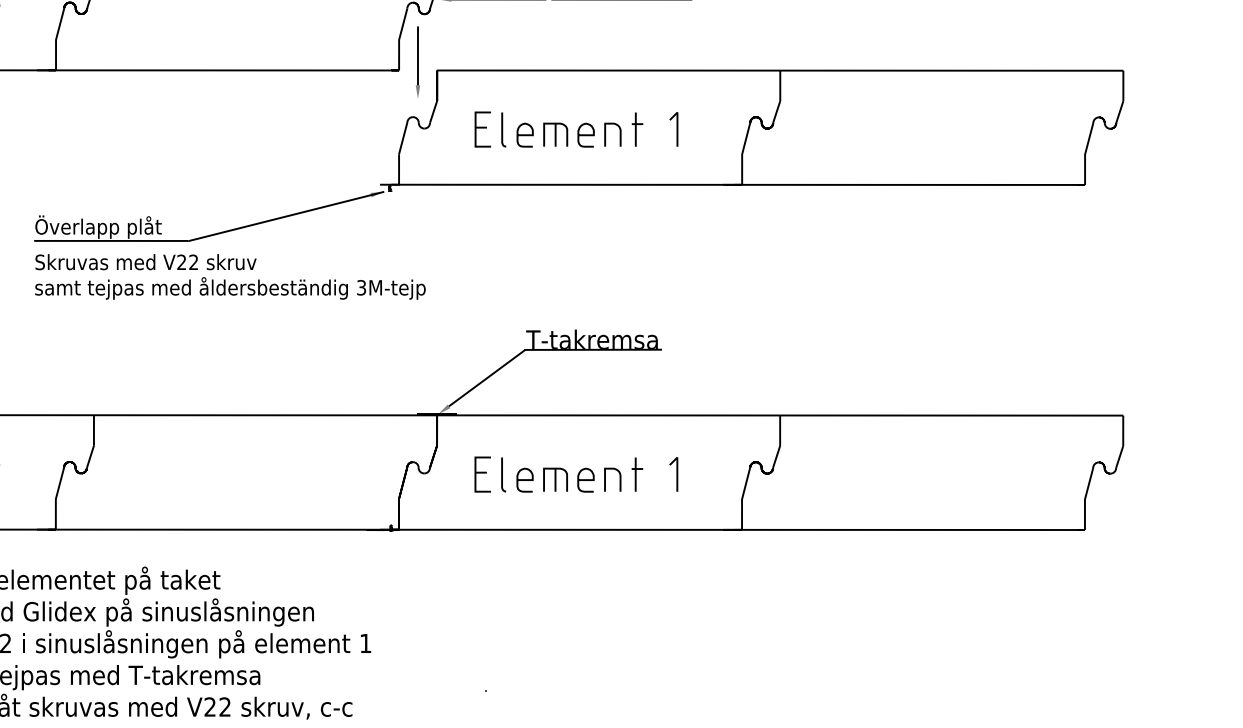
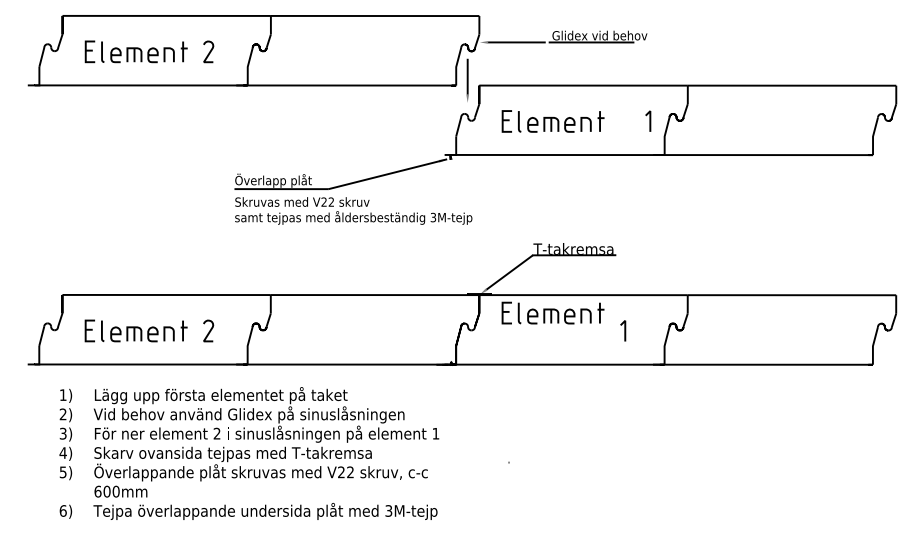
line: (676, 127) -> (649, 120), moved
part: (557, 473) -> (552, 312), moved

